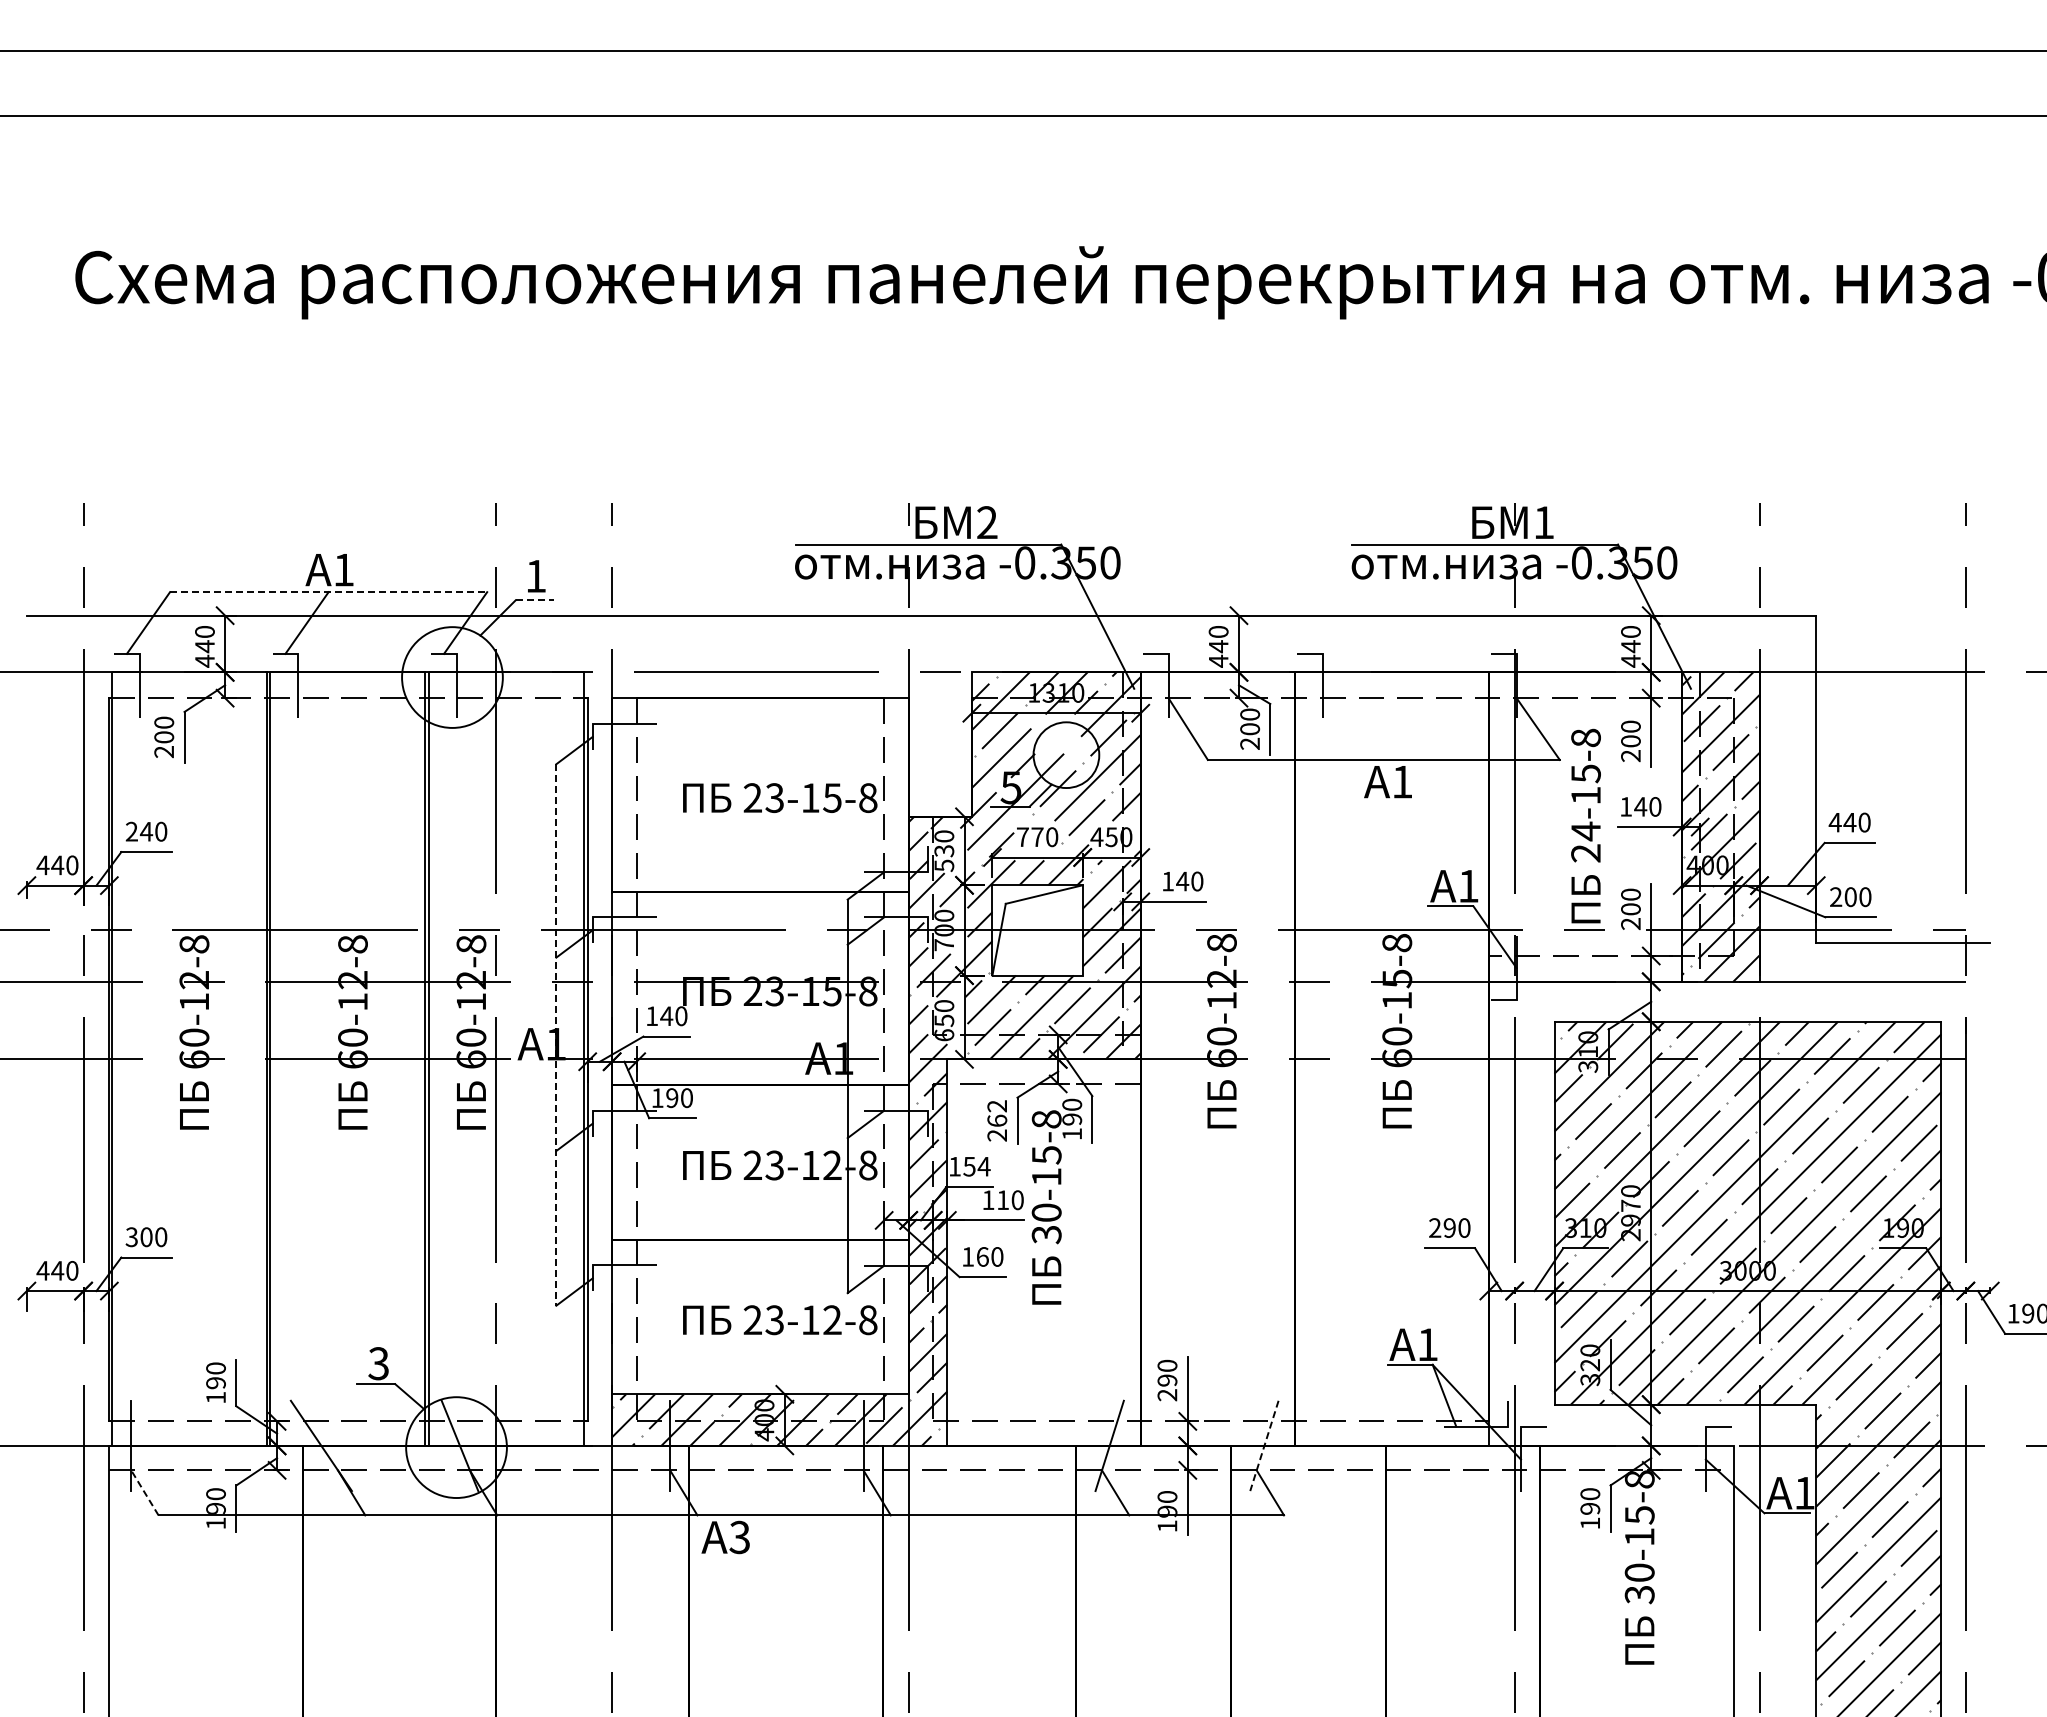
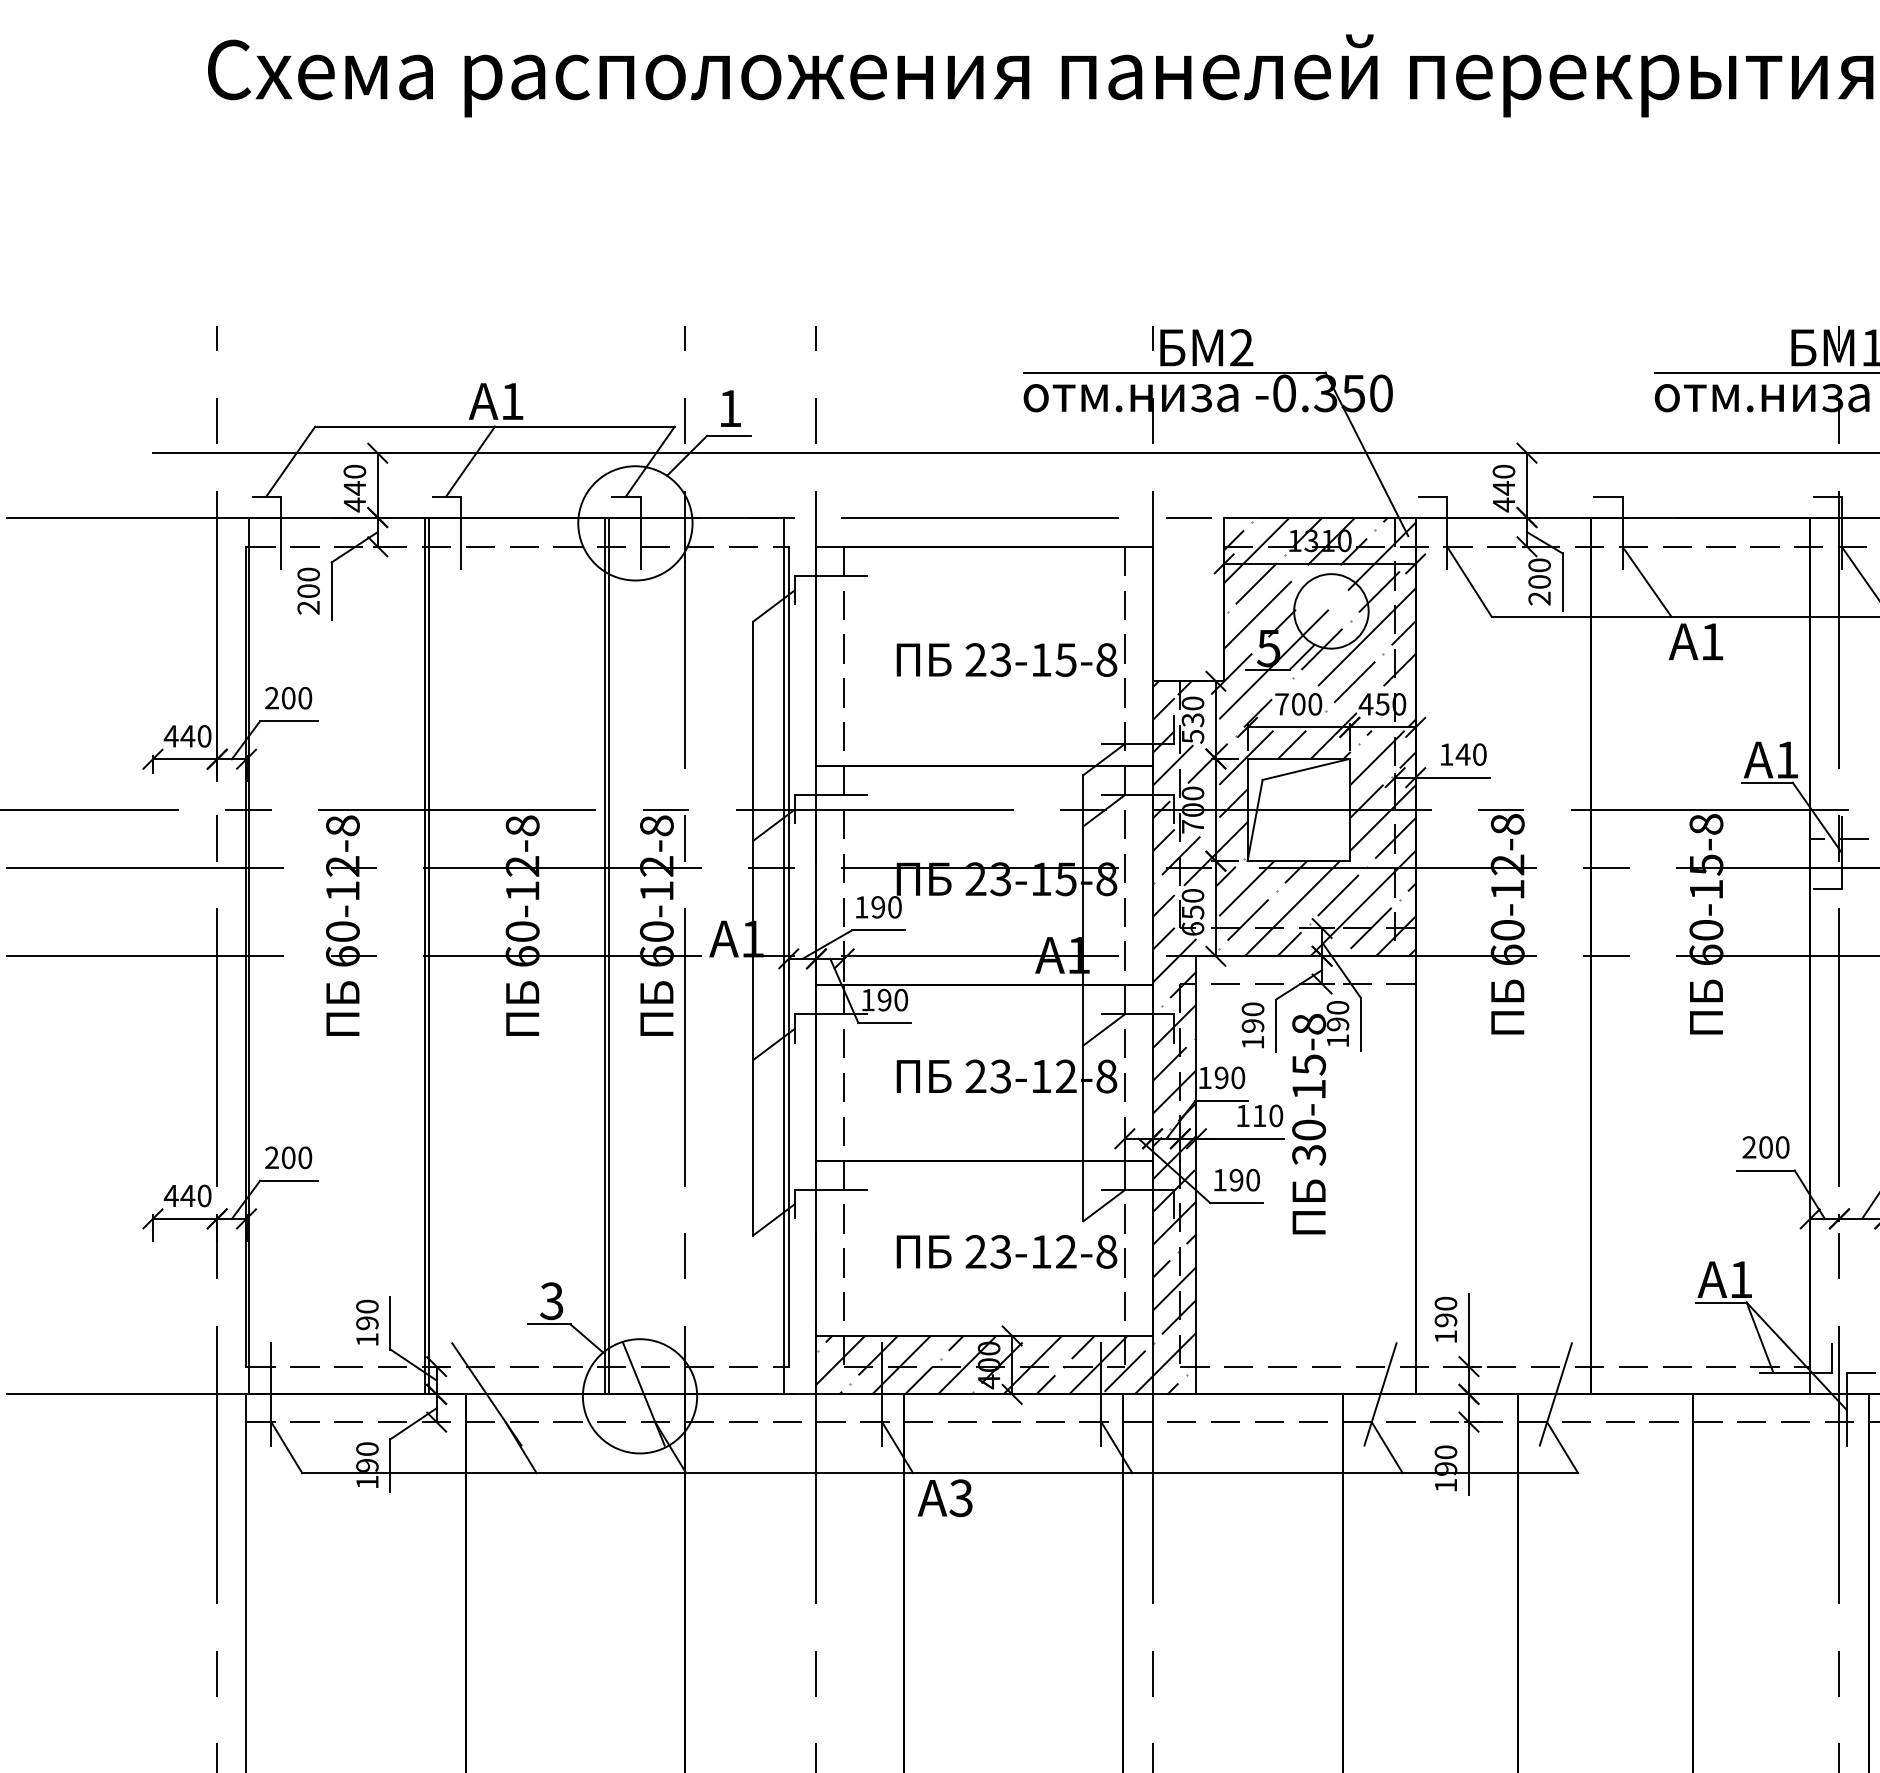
line: (328, 592) -> (494, 426), dashed -> solid
line: (535, 600) -> (729, 436), dashed -> solid
line: (1344, 728) -> (1646, 581), added
text: (146, 831) -> (288, 697), 240 -> 200
text: (1037, 837) -> (1298, 704), 770 -> 700
text: (666, 1016) -> (878, 907), 140 -> 190
line: (556, 1035) -> (753, 929), dashed -> solid
text: (997, 1120) -> (1253, 1025), 262 -> 190
text: (976, 1166) -> (1229, 1077), 154 -> 190
text: (1449, 1227) -> (1765, 1146), 290 -> 200
text: (131, 1237) -> (271, 1158), 300 -> 200
text: (982, 1256) -> (1236, 1179), 160 -> 190
text: (1167, 1395) -> (1445, 1337), 290 -> 190
line: (1264, 1446) -> (1555, 1395), dashed -> solid
line: (144, 1492) -> (286, 1447), dashed -> solid

